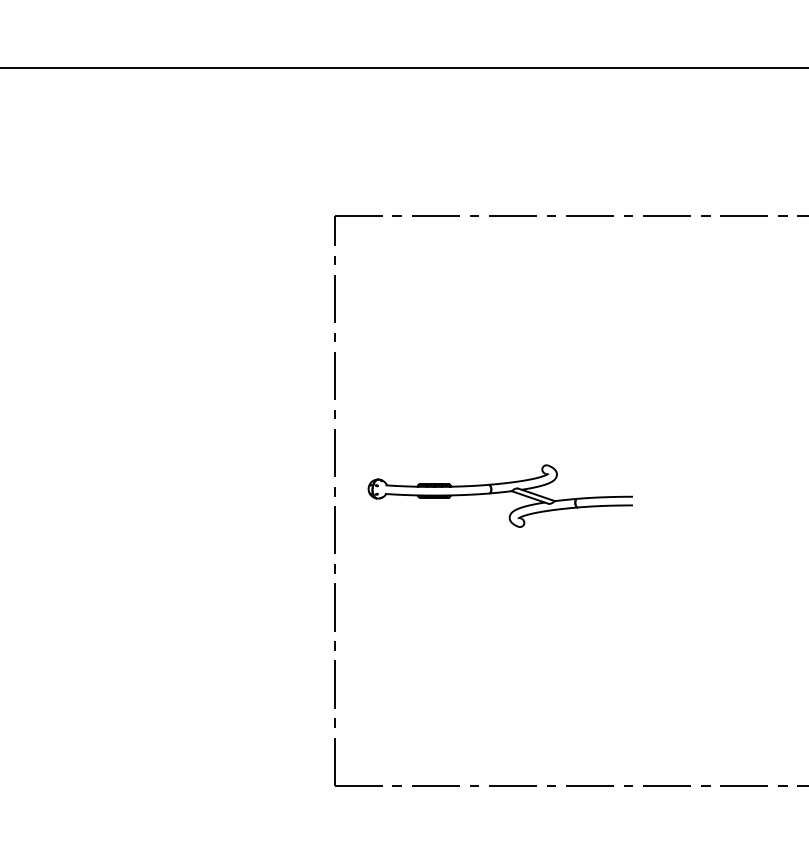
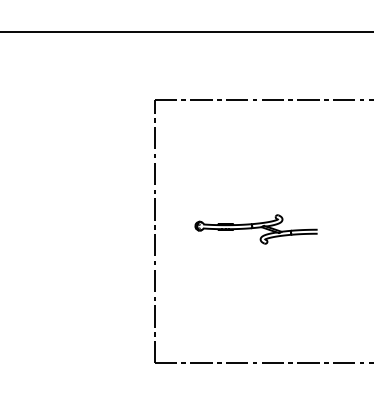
part: (498, 496) -> (255, 229), moved

